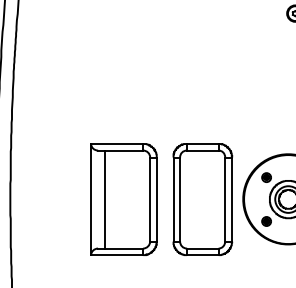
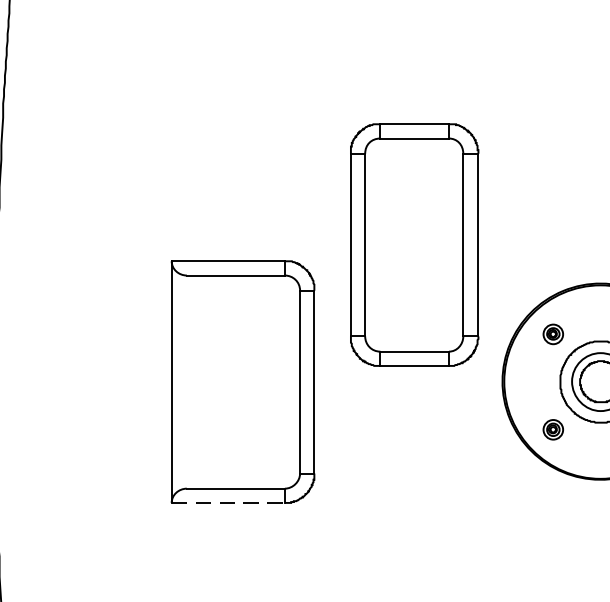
line: (105, 199) -> (202, 381), removed
part: (202, 199) -> (413, 244), moved
line: (117, 255) -> (229, 503), solid -> dashed

